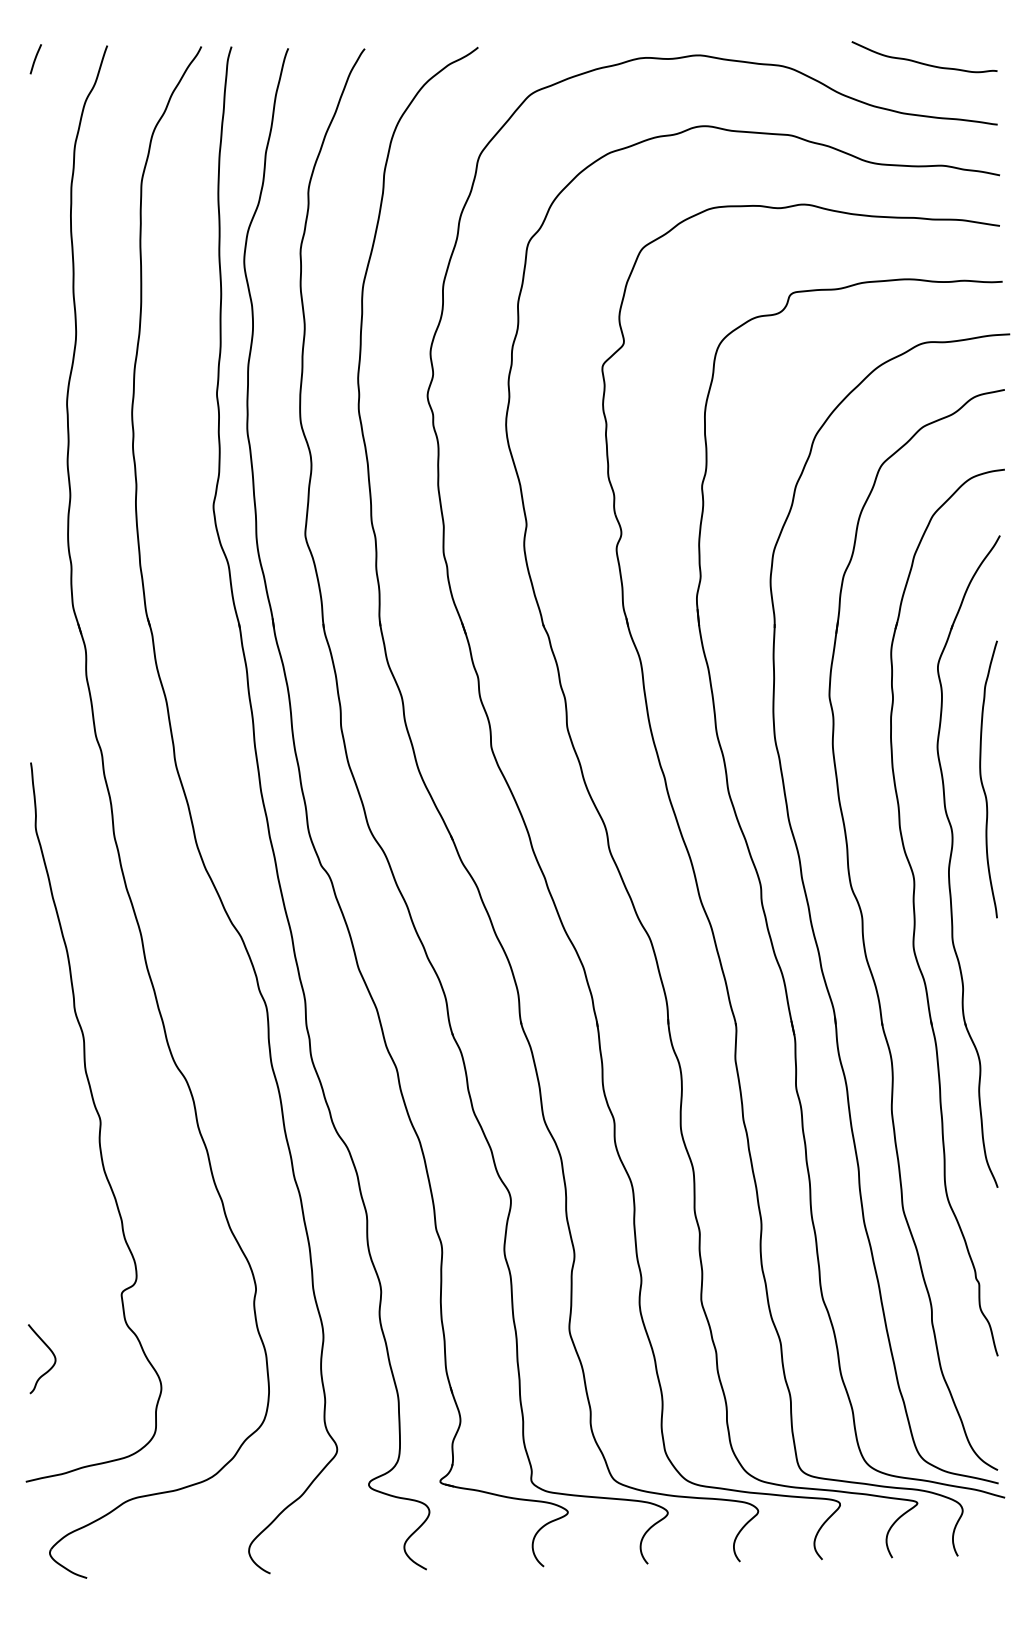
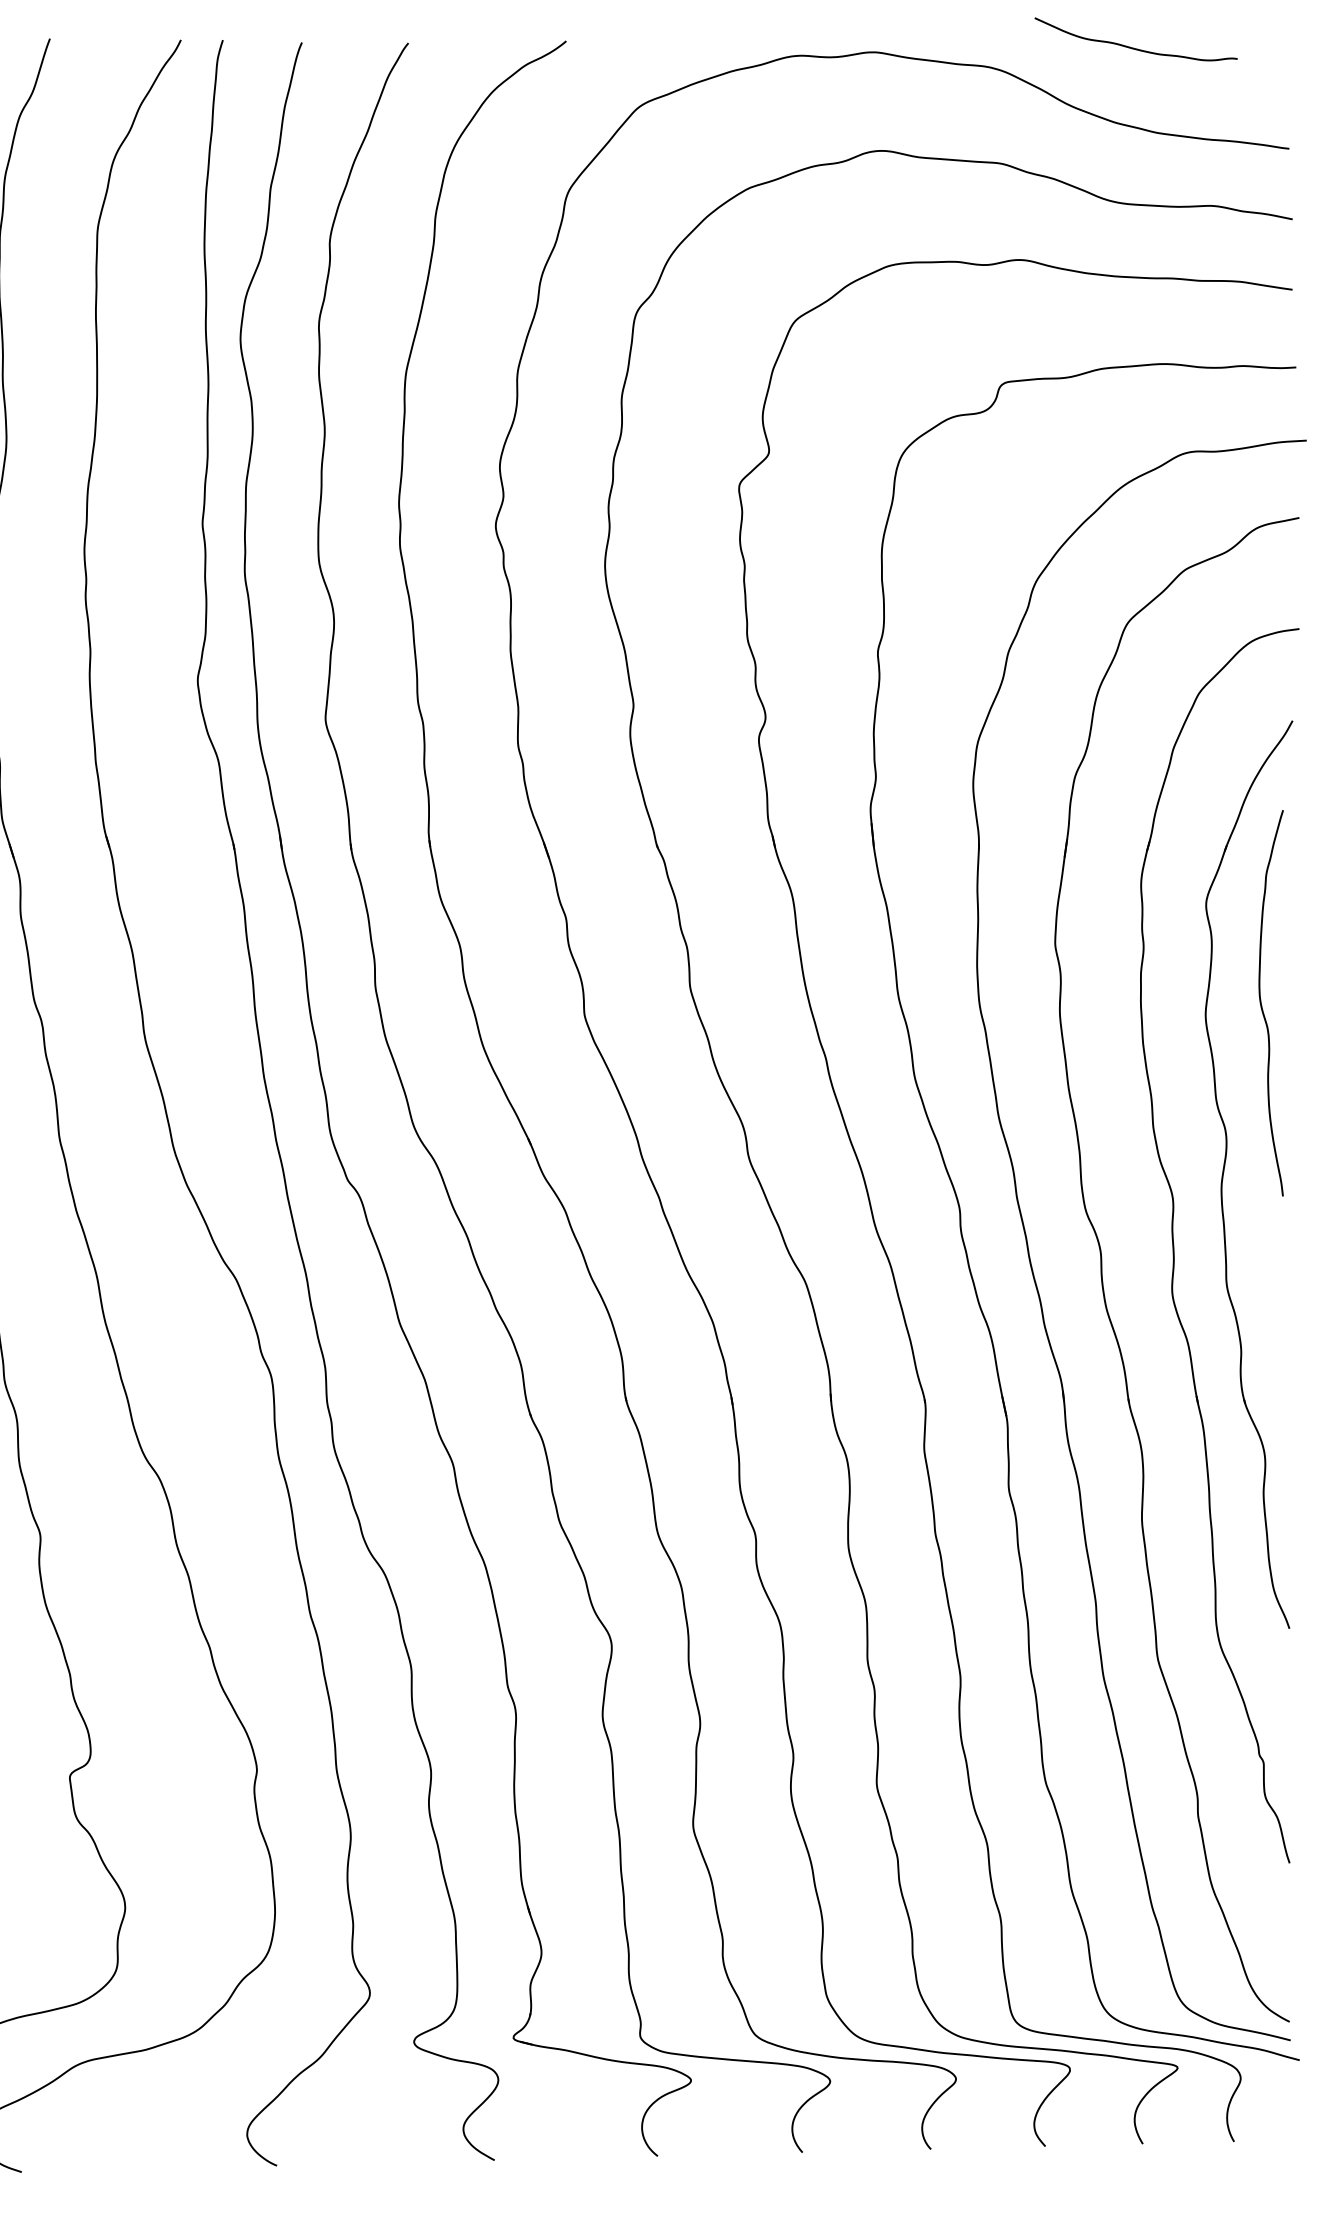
curve: (922, 62) -> (1133, 46), moved
curve: (982, 779) -> (1262, 1003), moved

